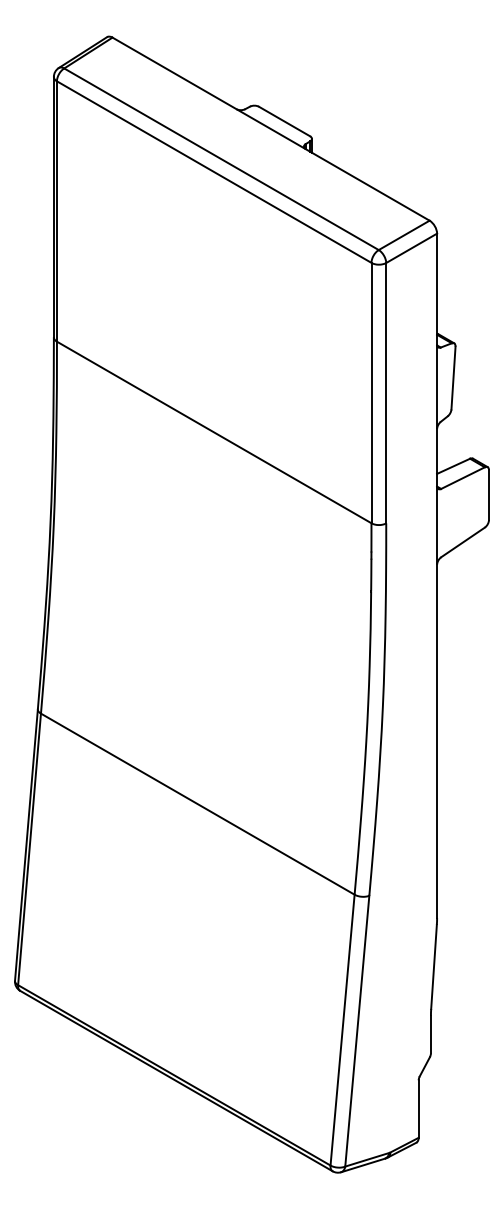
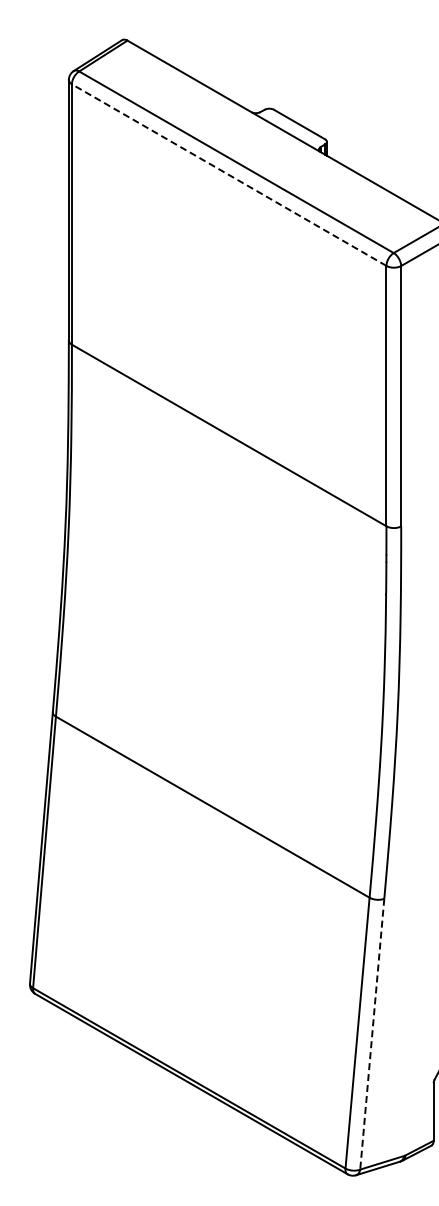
line: (214, 172) -> (229, 175), solid -> dashed
line: (357, 1031) -> (372, 1034), solid -> dashed

